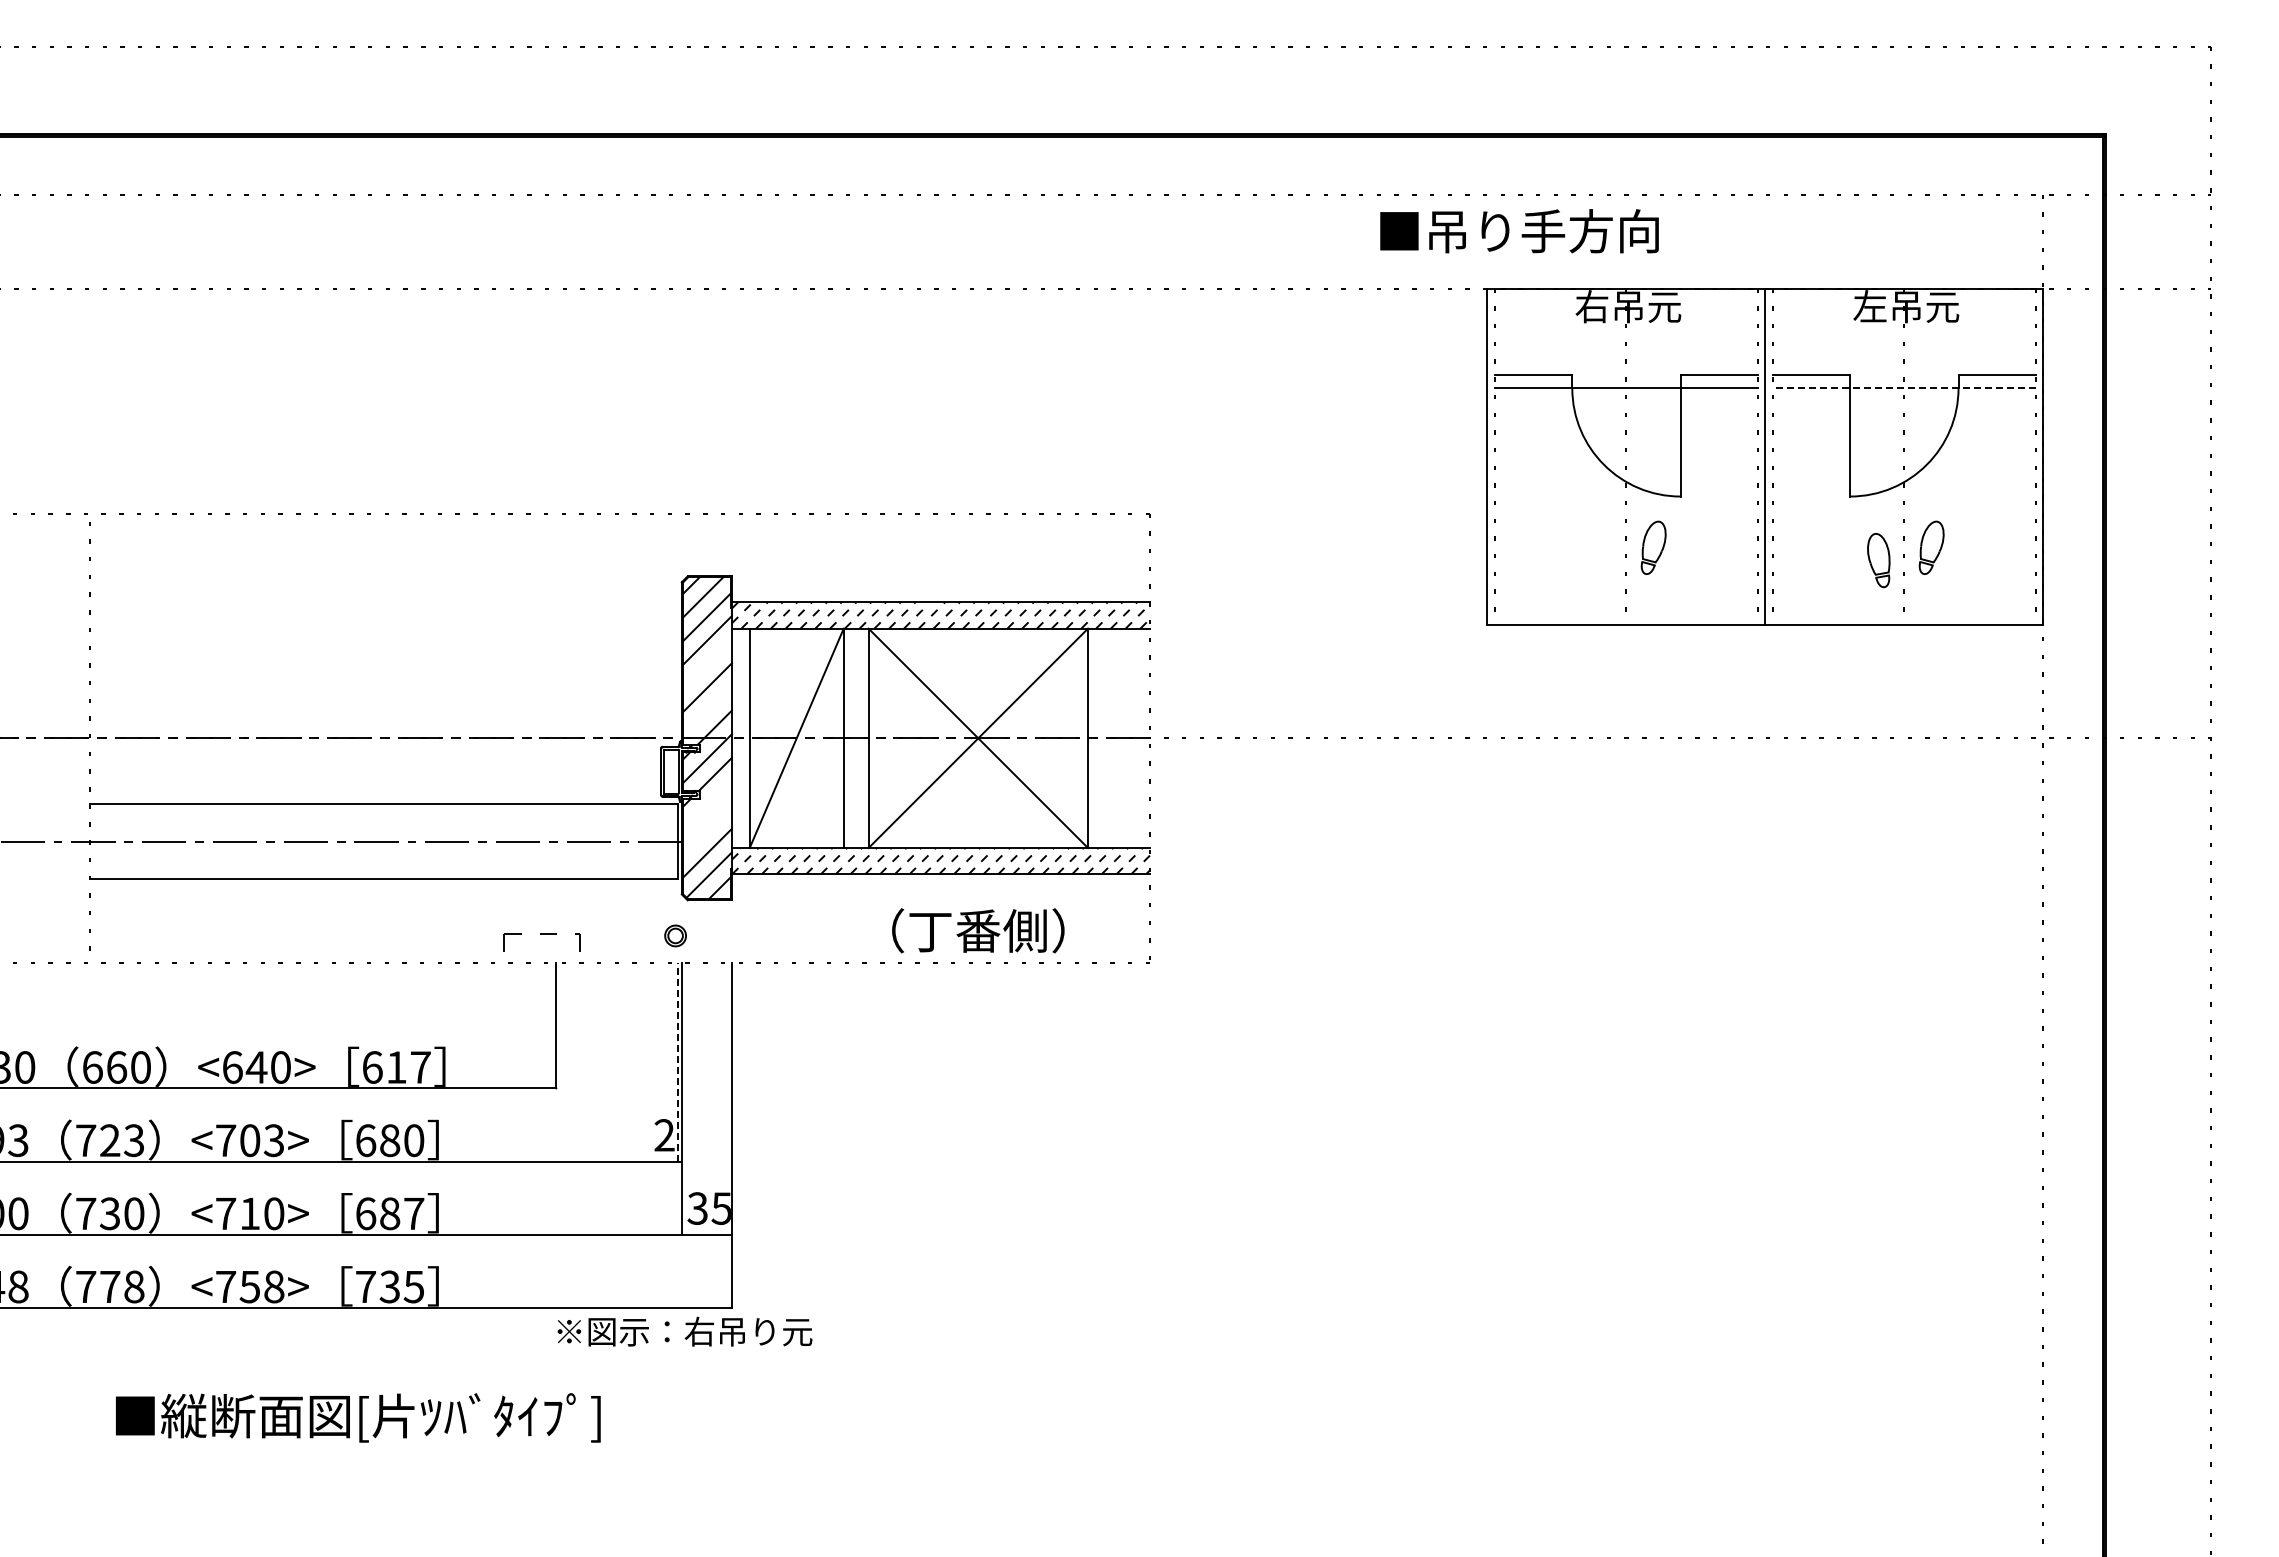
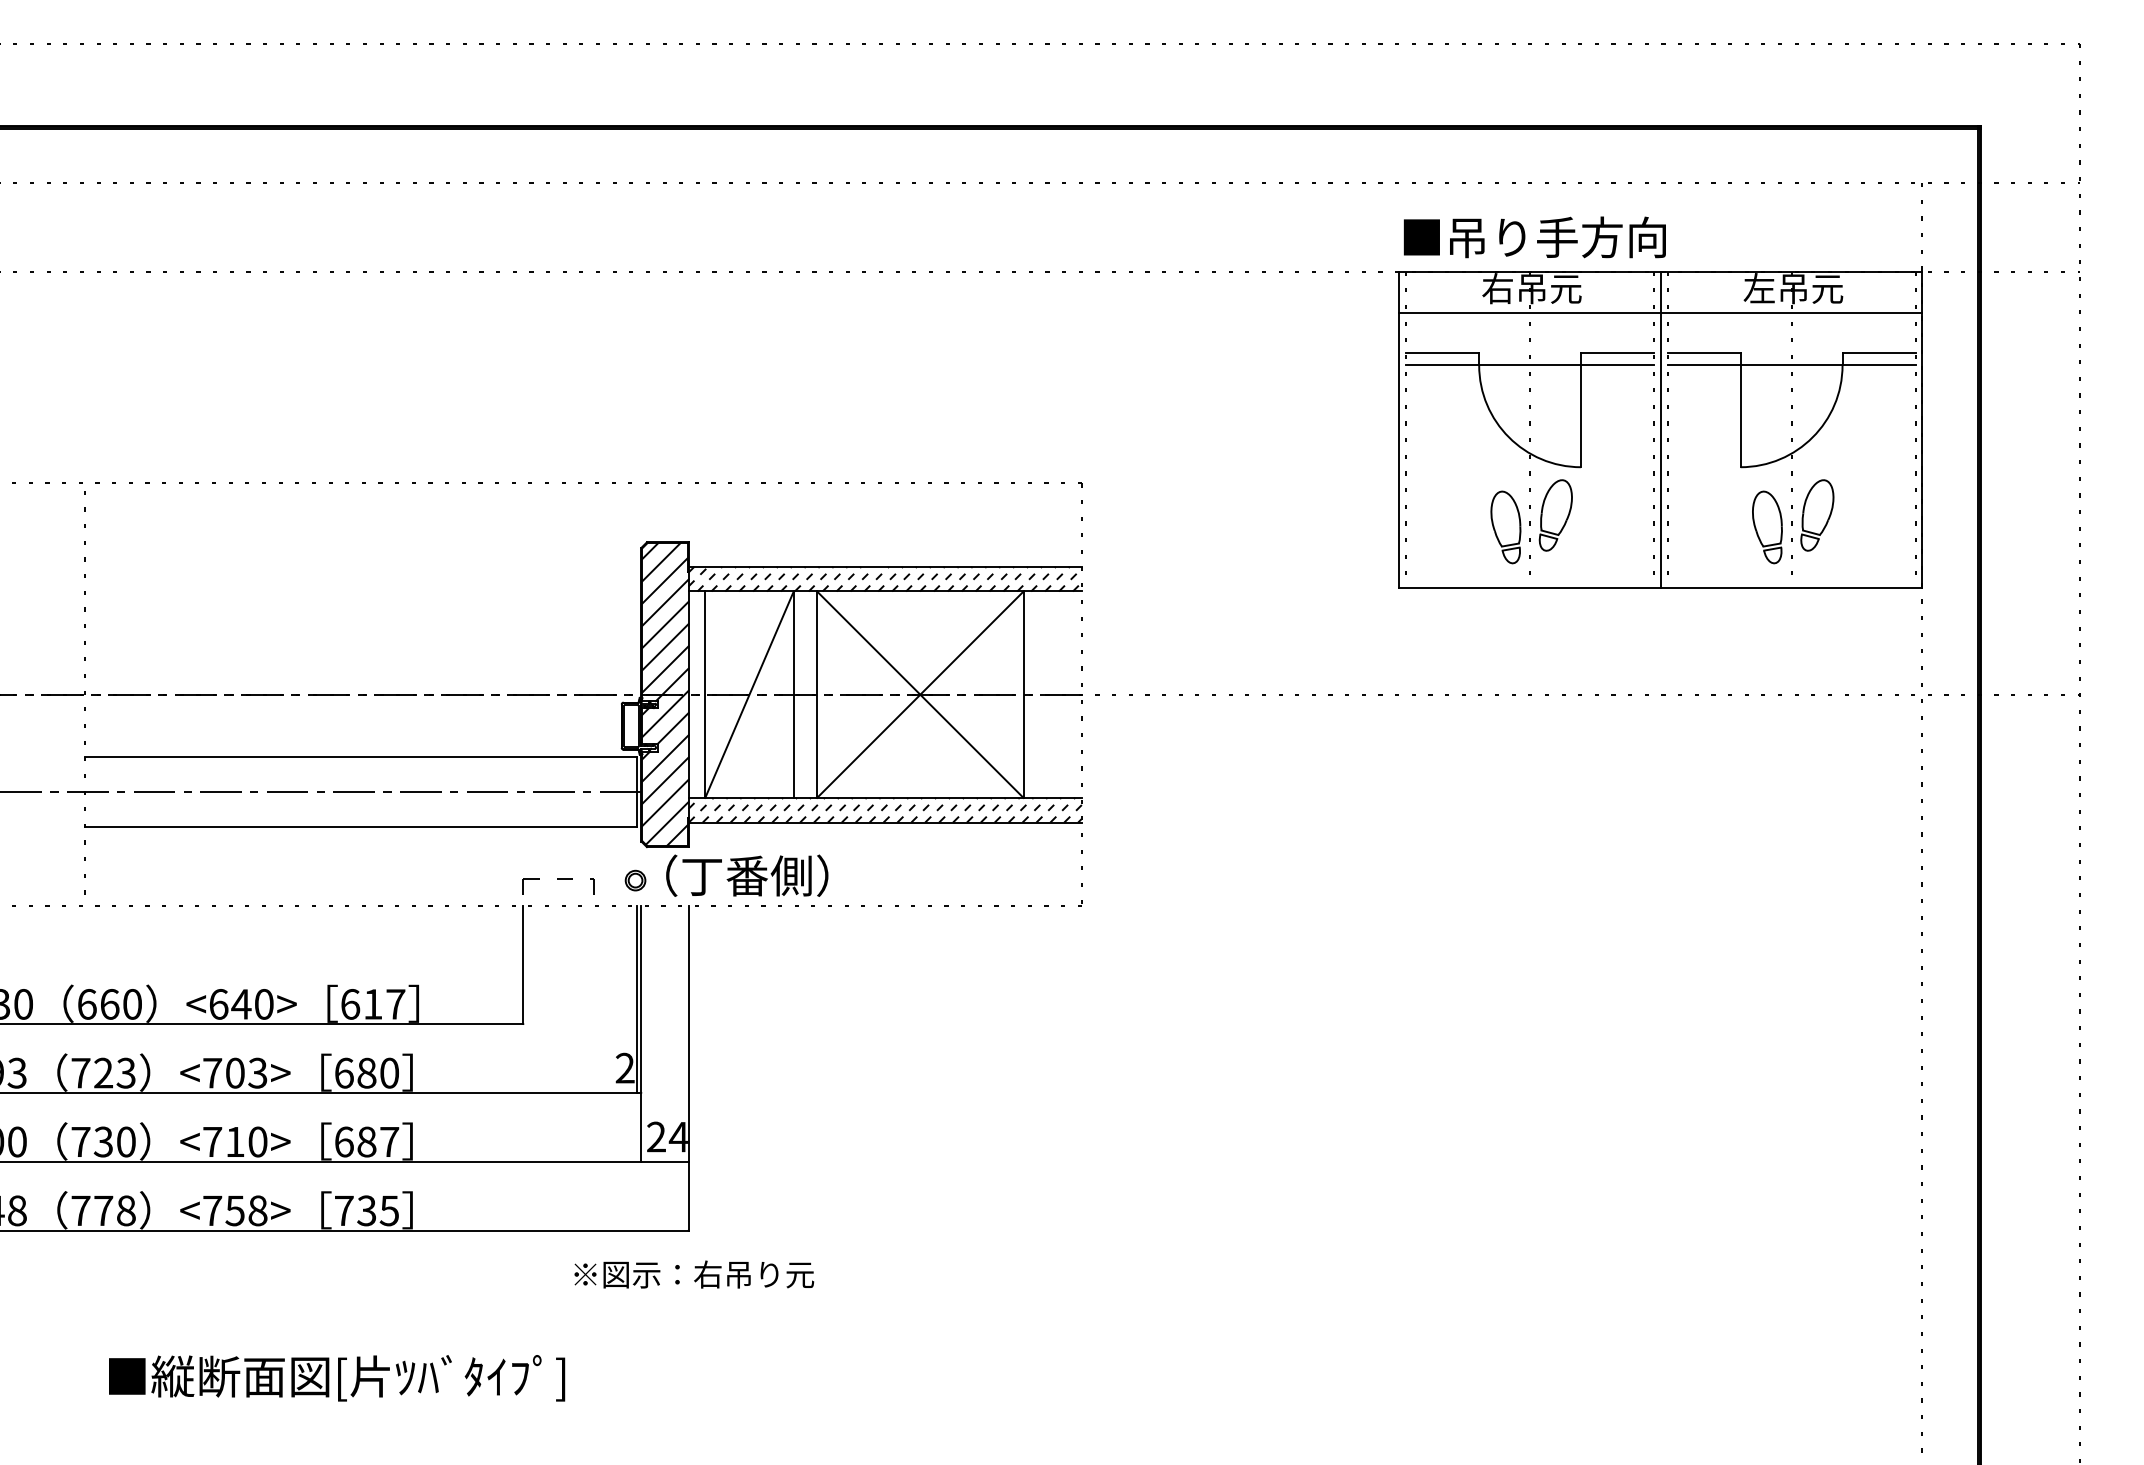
text: (1519, 231) -> (1534, 237), moved
line: (1765, 332) -> (1660, 312), added
line: (1904, 388) -> (1791, 365), dashed -> solid
part: (1653, 547) -> (1555, 515), size x1.43
part: (1931, 547) -> (1817, 515), size x1.43
part: (1600, 560) -> (1505, 527), added
part: (1878, 560) -> (1767, 527), size x1.43
line: (706, 663) -> (664, 624), added
line: (706, 711) -> (664, 669), added
line: (706, 805) -> (664, 757), added
line: (706, 829) -> (664, 780), added
text: (978, 930) -> (747, 875), moved
part: (541, 934) -> (558, 879), moved
line: (677, 1061) -> (637, 998), dashed -> solid
text: (708, 1208) -> (666, 1137), 35 -> 24
text: (684, 1331) -> (693, 1274), moved
text: (358, 1417) -> (337, 1377), moved

